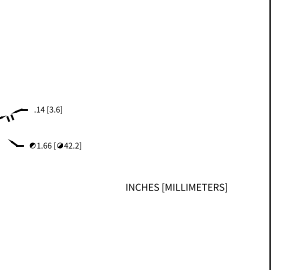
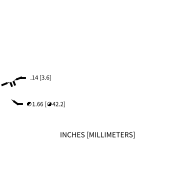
text: (176, 187) -> (97, 134), moved

